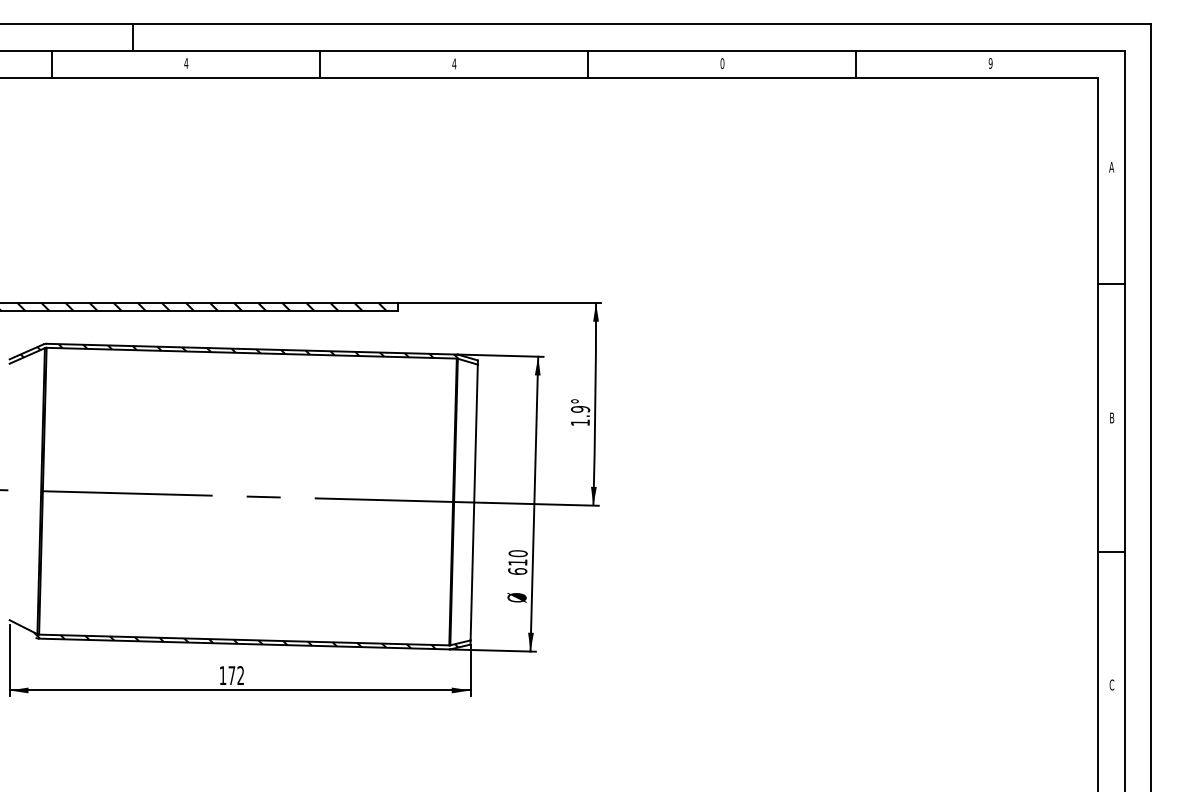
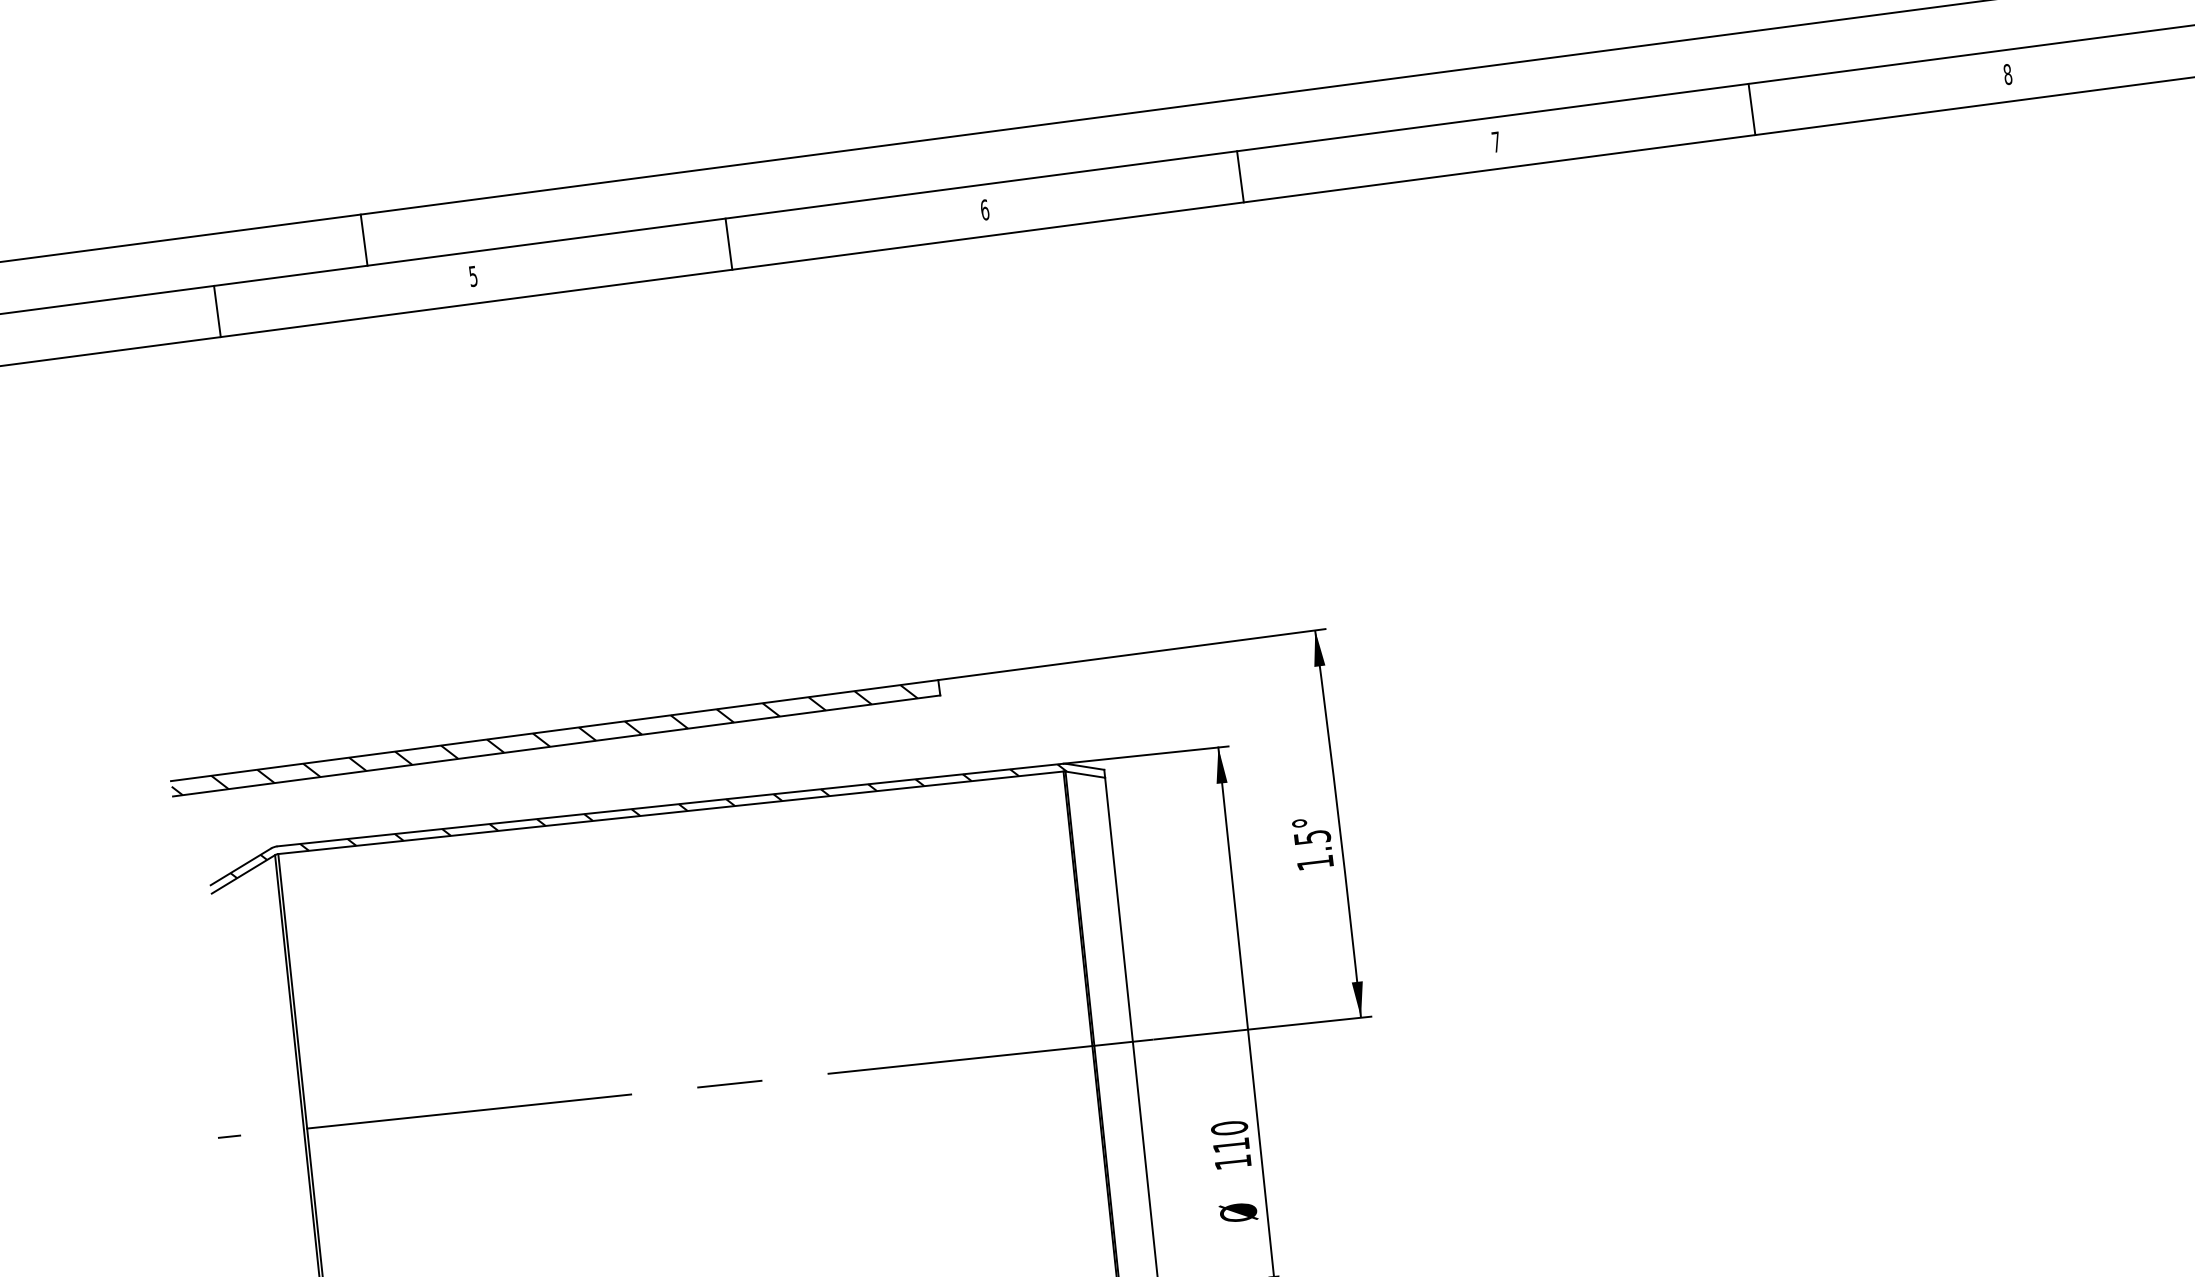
text: (186, 63) -> (473, 276), 4 -> 5
text: (454, 63) -> (984, 209), 4 -> 6
text: (722, 63) -> (1496, 141), 0 -> 7
text: (990, 63) -> (2007, 74), 9 -> 8
text: (579, 409) -> (1310, 837), 1.9° -> 1.5°
text: (517, 571) -> (1232, 1162), 610 -> 110

